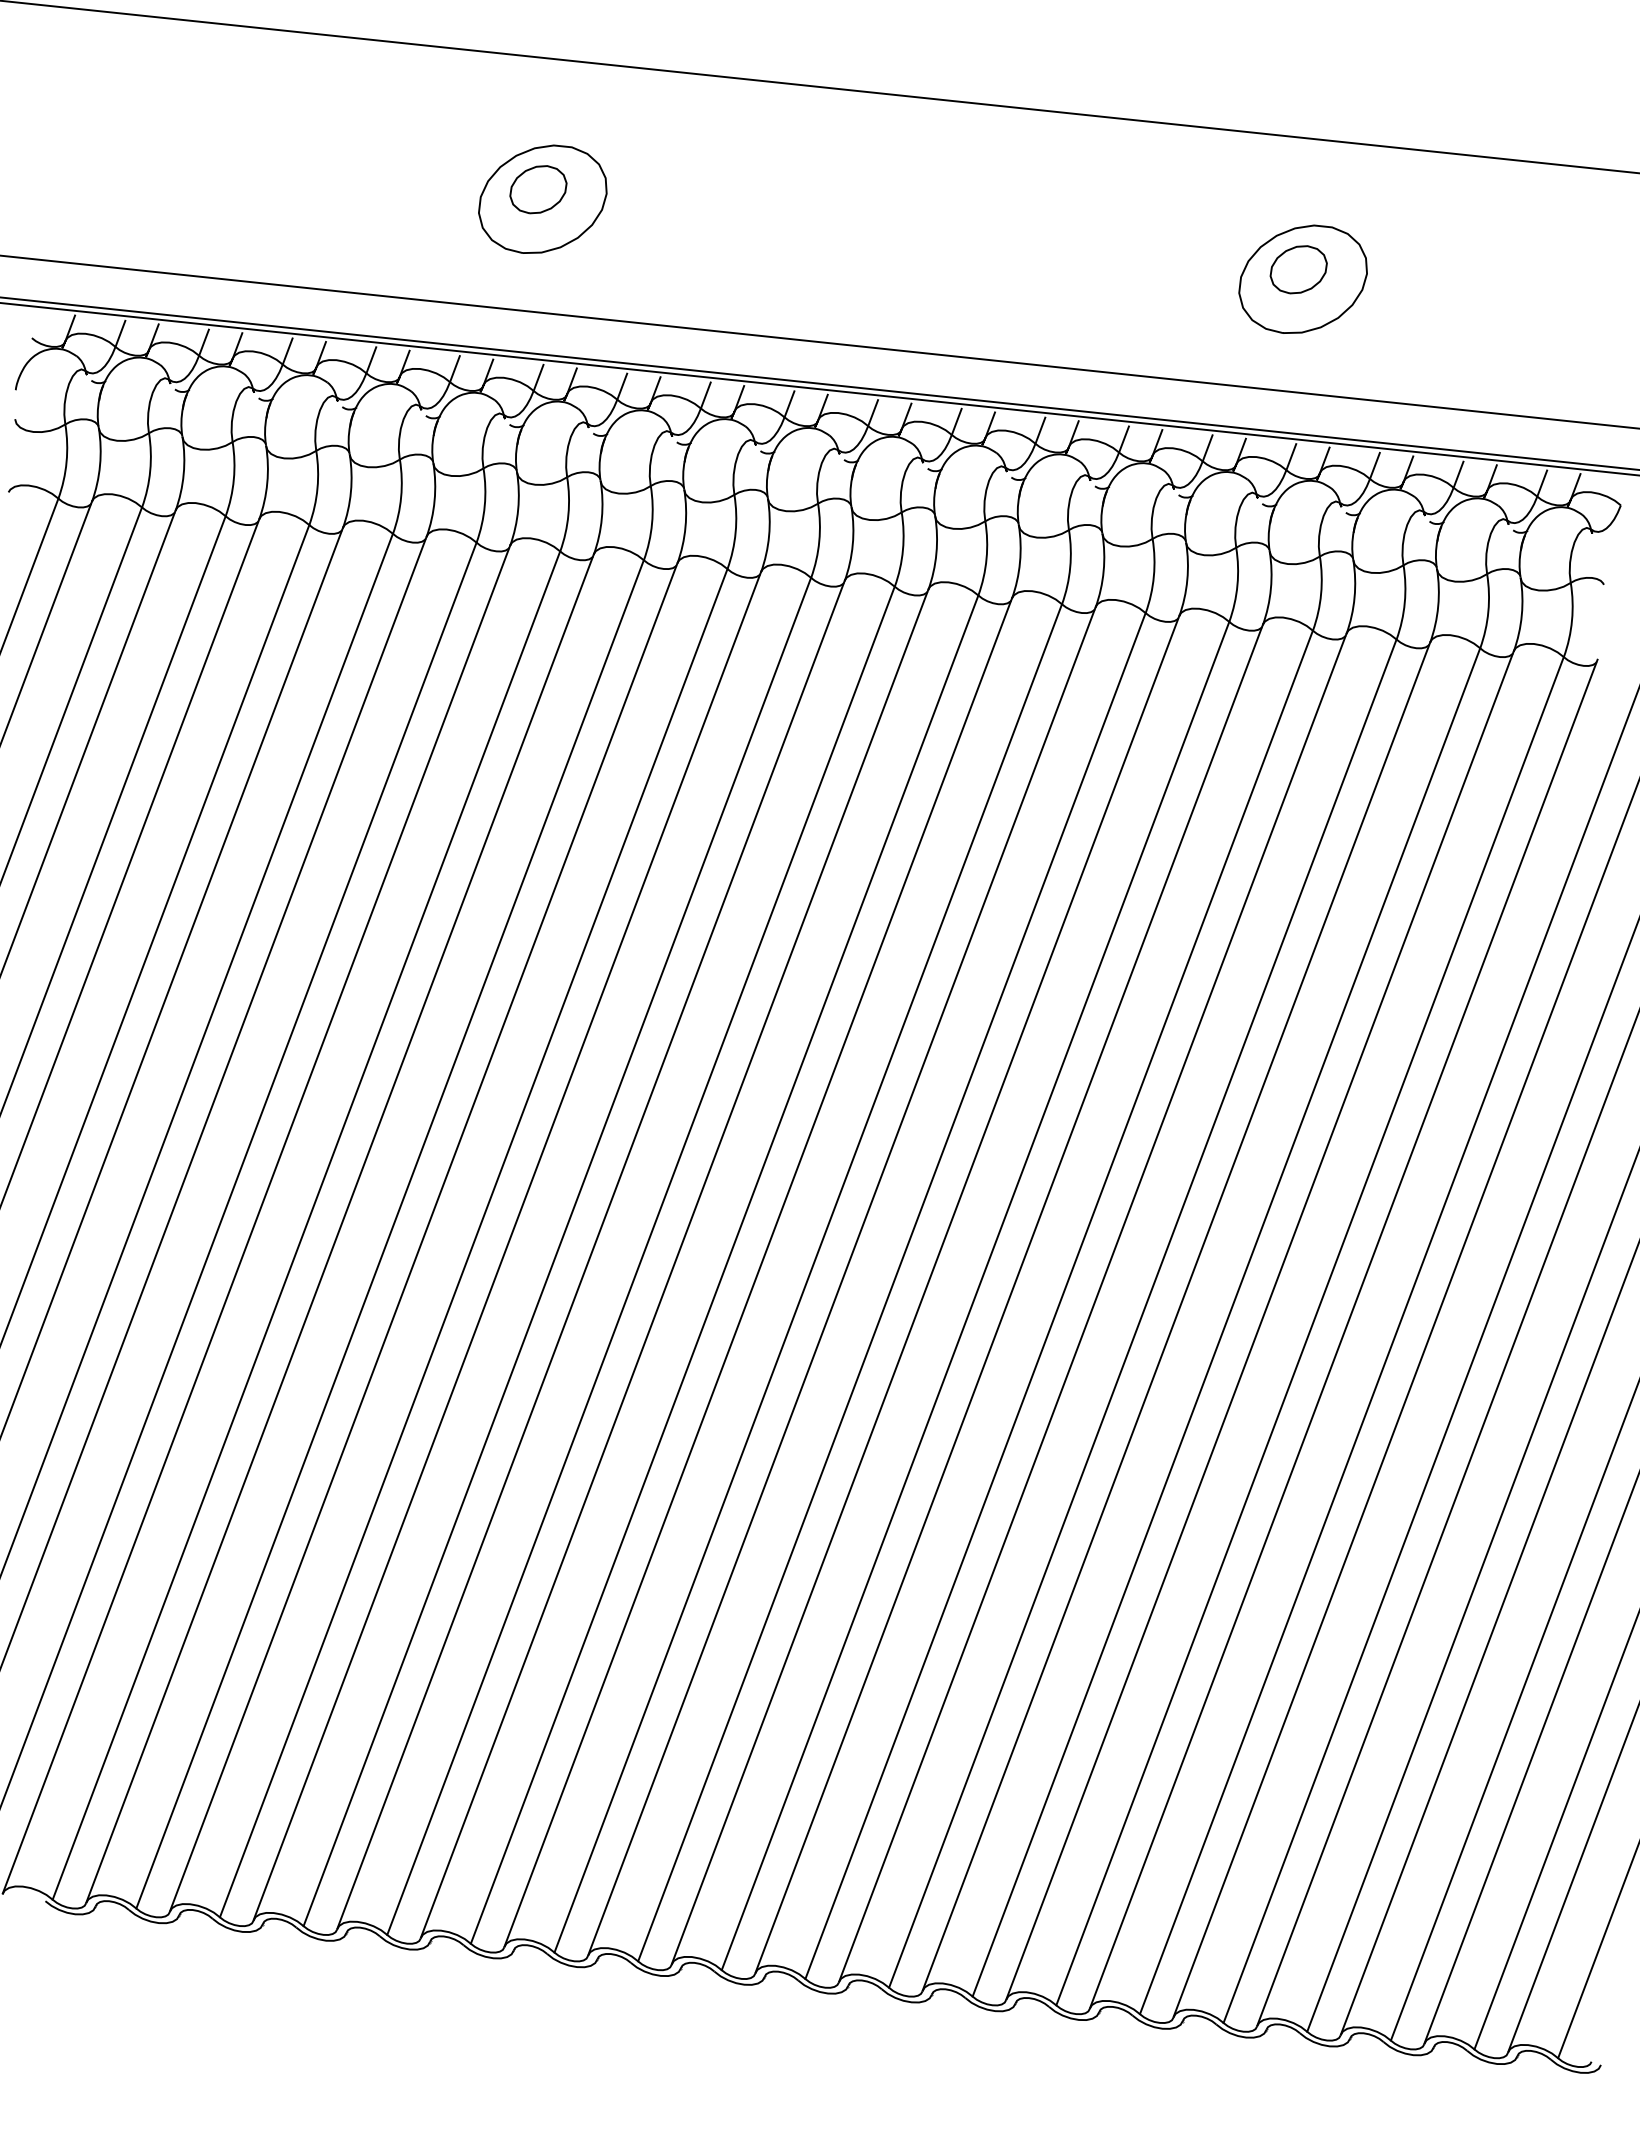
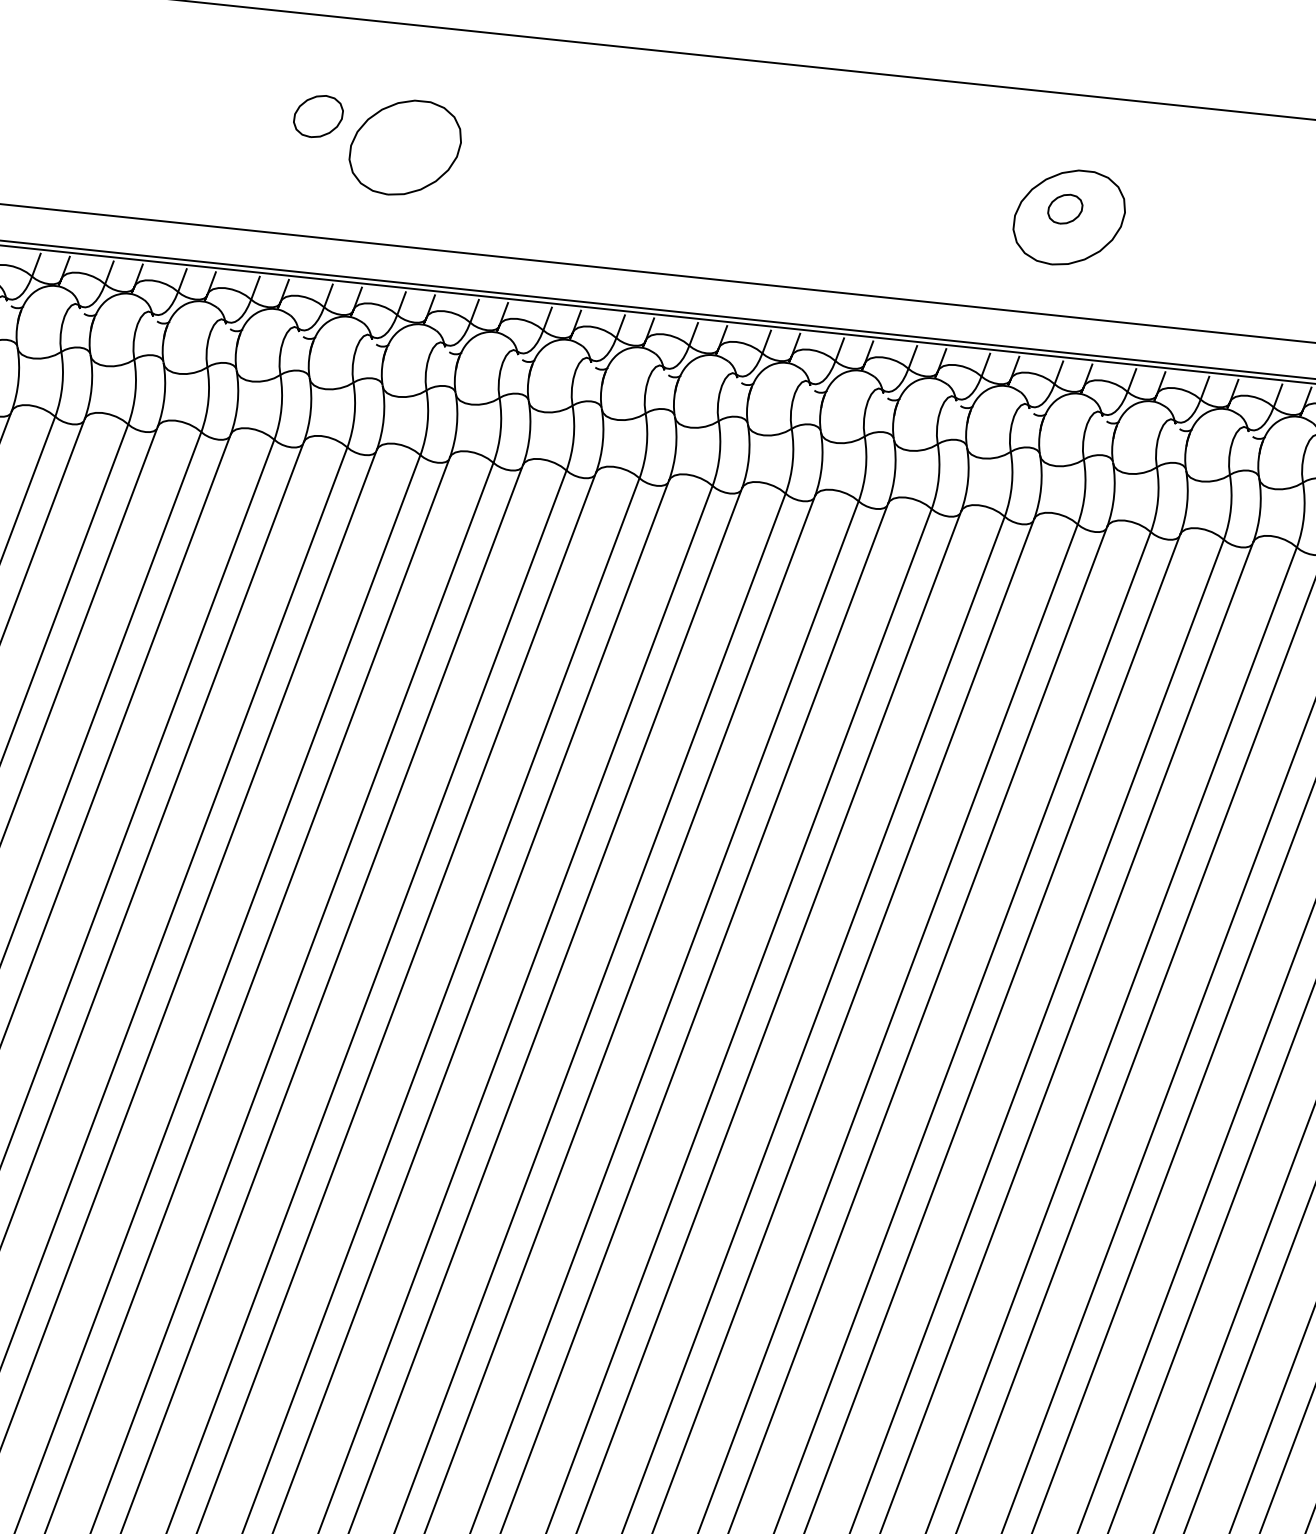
part: (538, 189) -> (318, 116), moved
part: (1298, 269) -> (1065, 208), size x0.7

